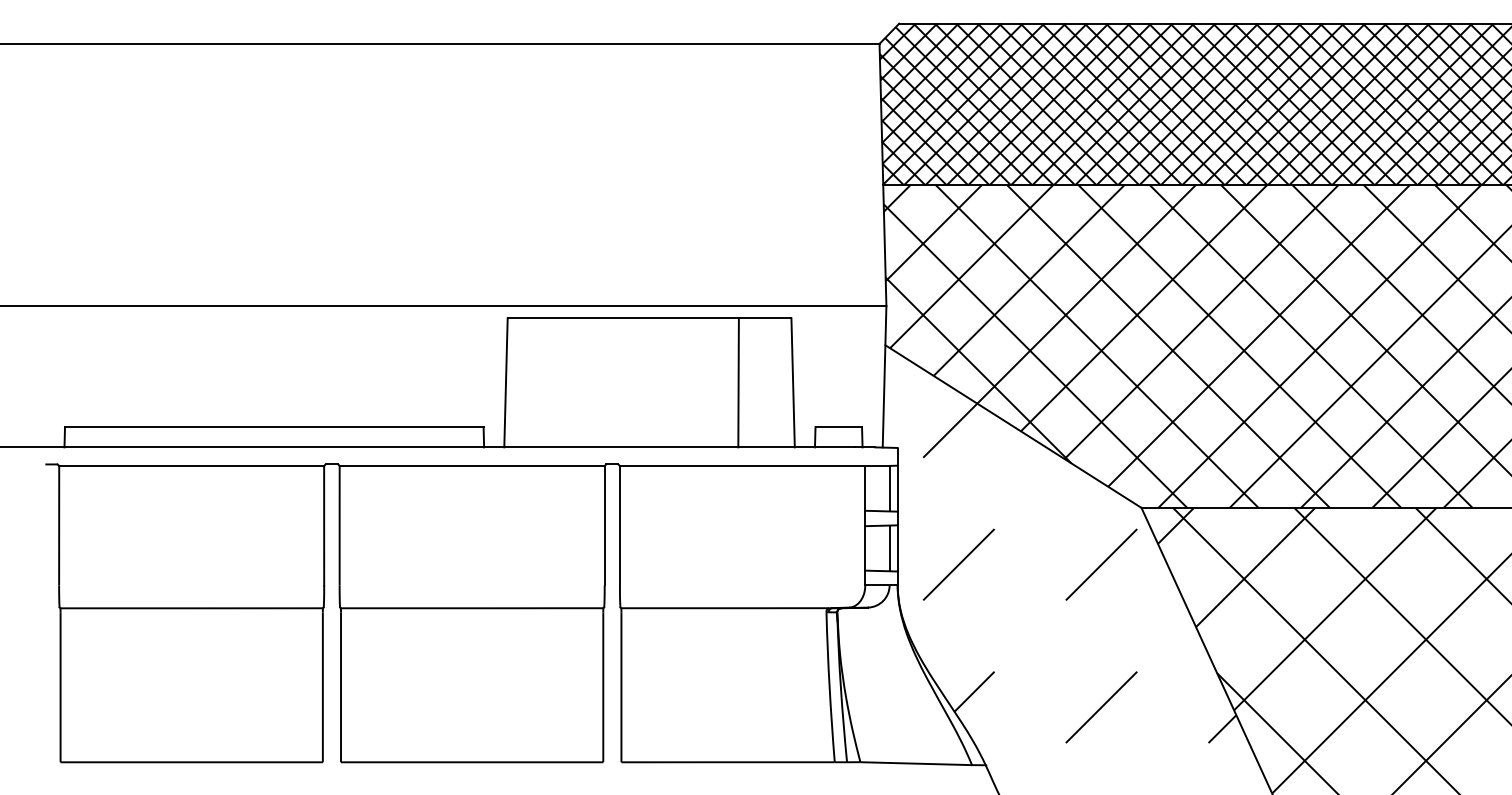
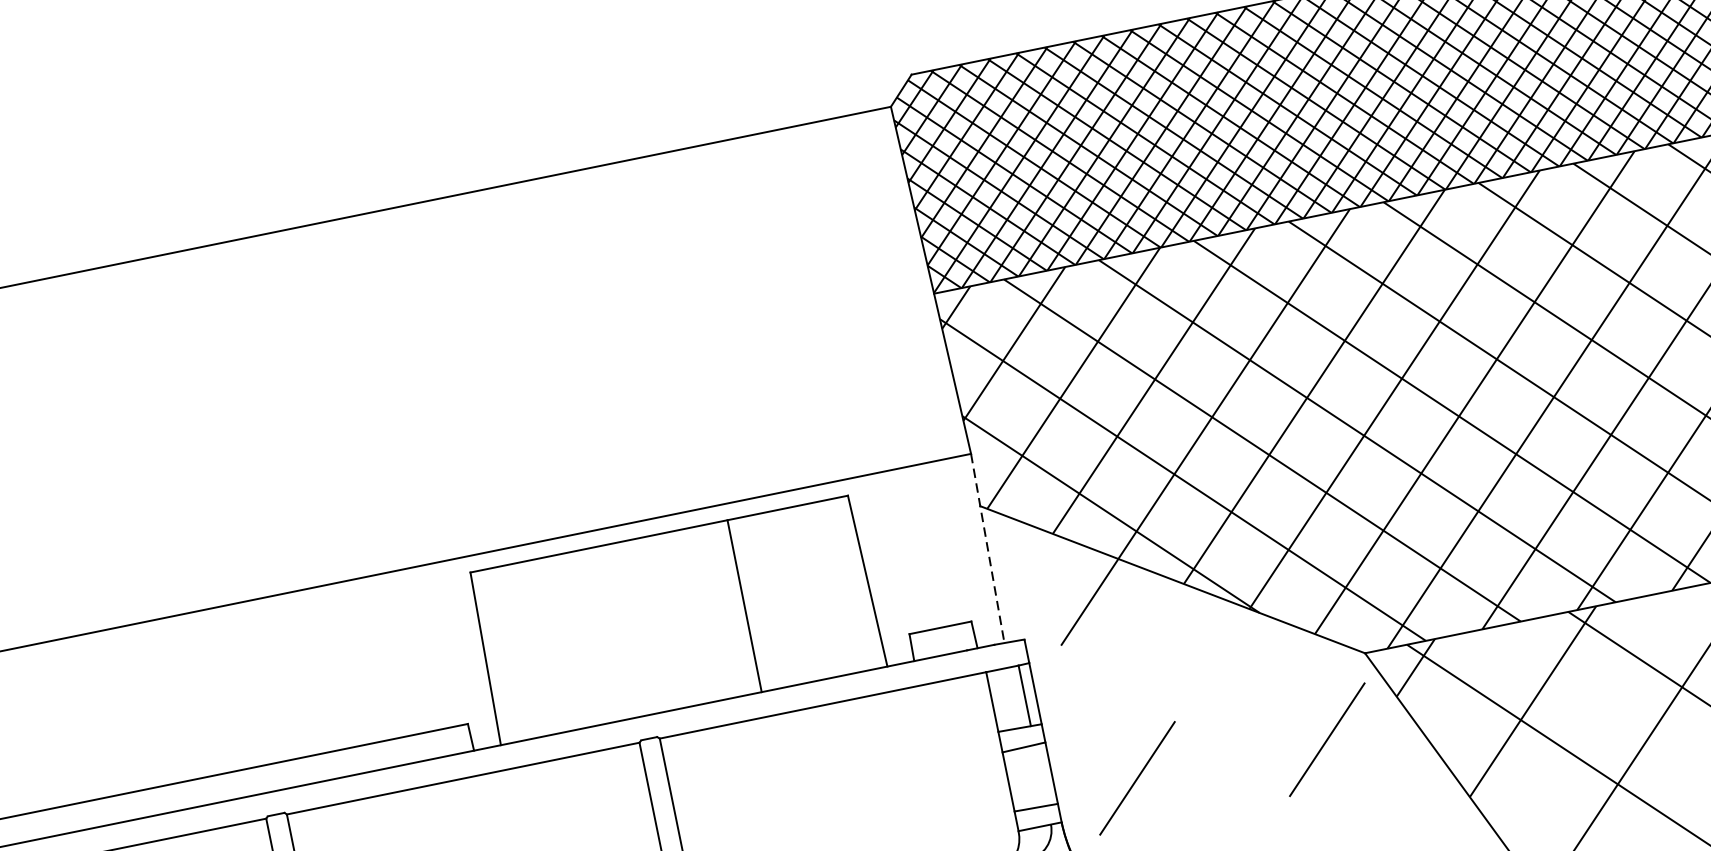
line: (884, 376) -> (987, 548), solid -> dashed
line: (738, 382) -> (744, 605), moved
line: (889, 548) -> (1040, 775), removed

